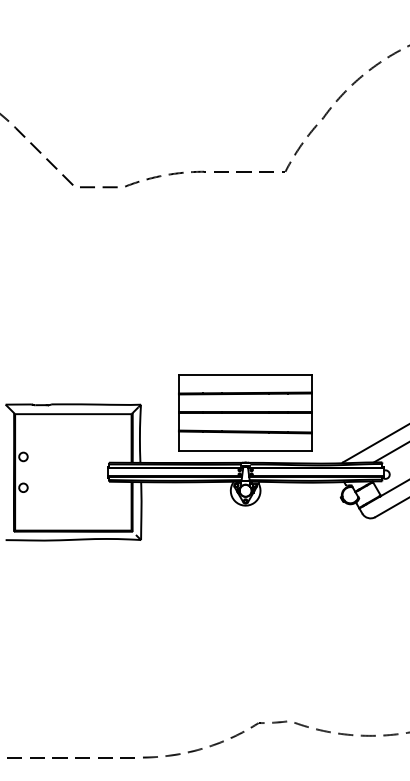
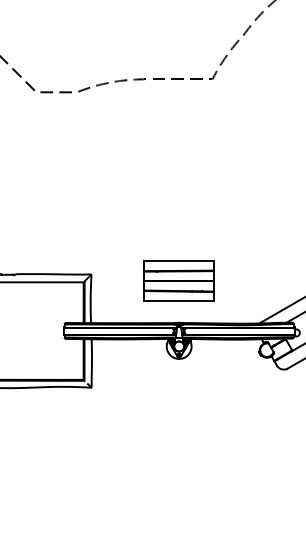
part: (245, 412) -> (179, 280), size x0.62

